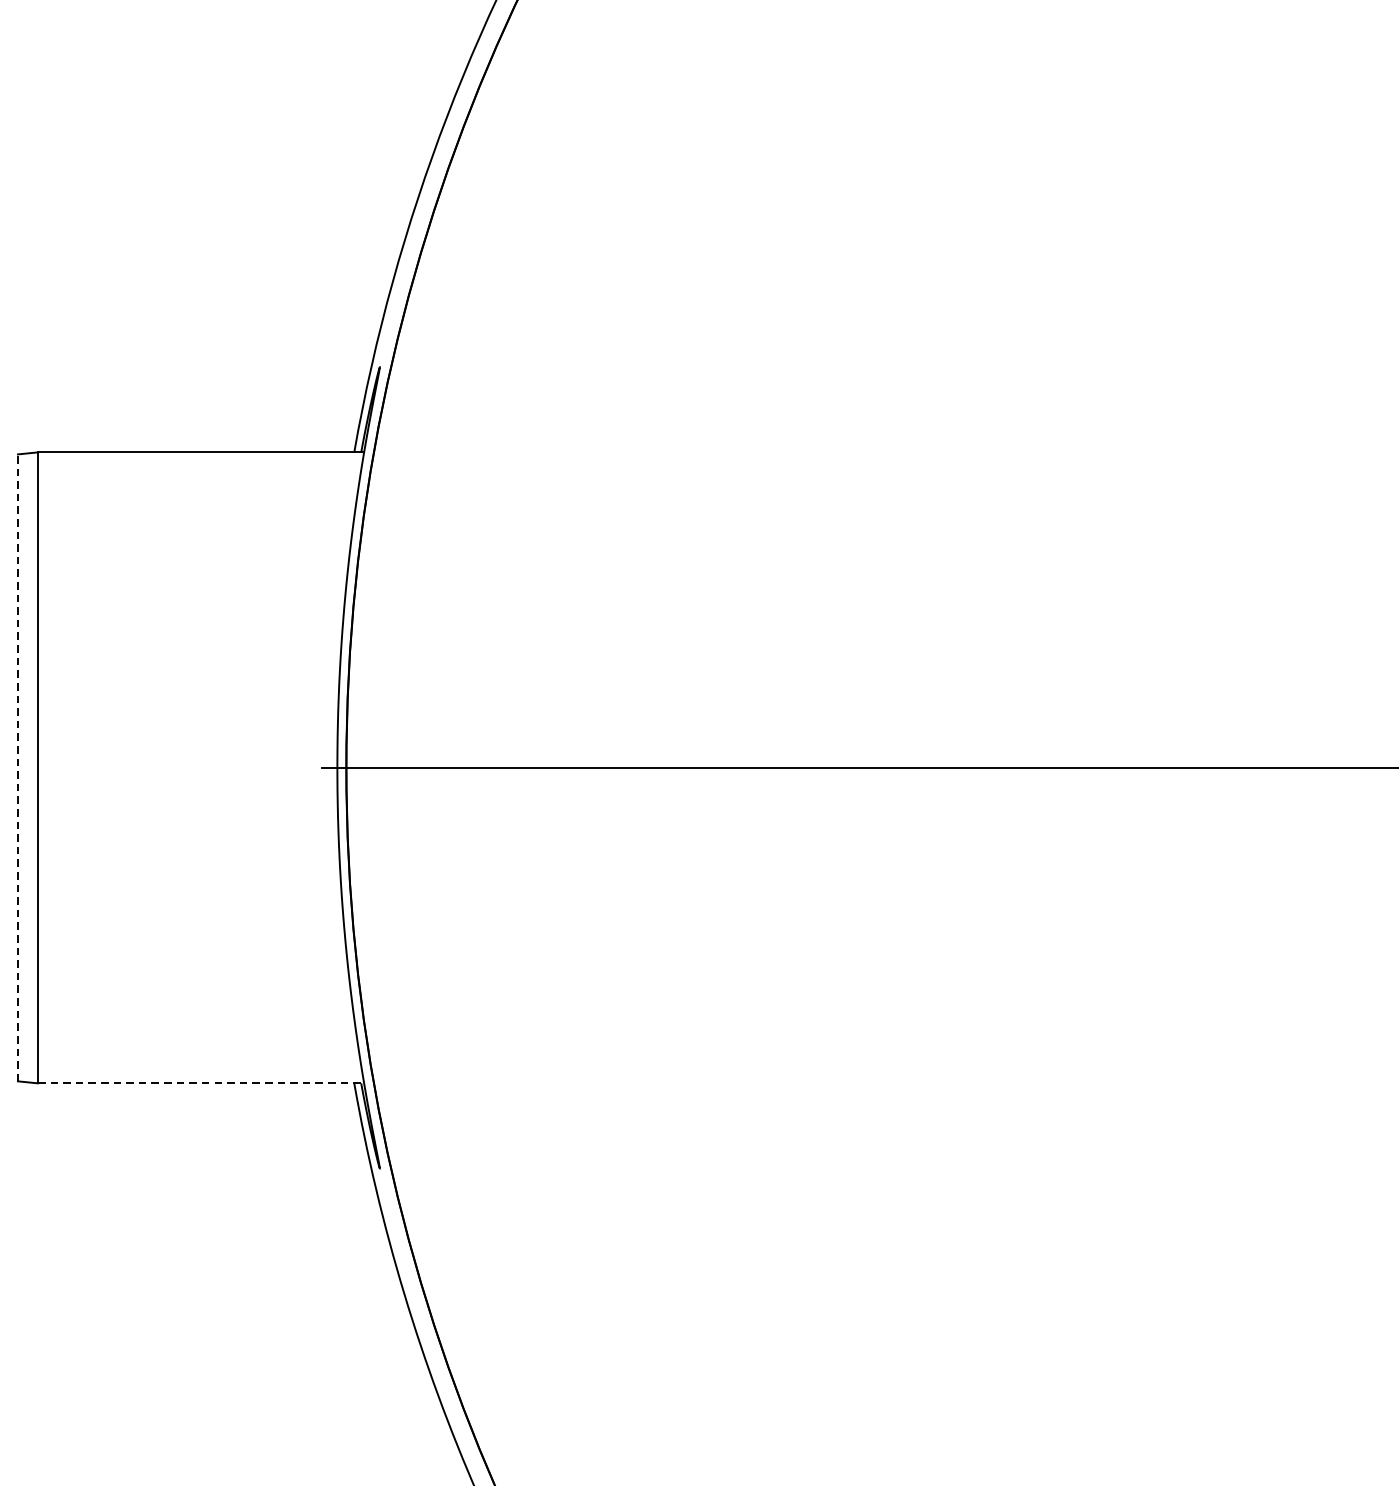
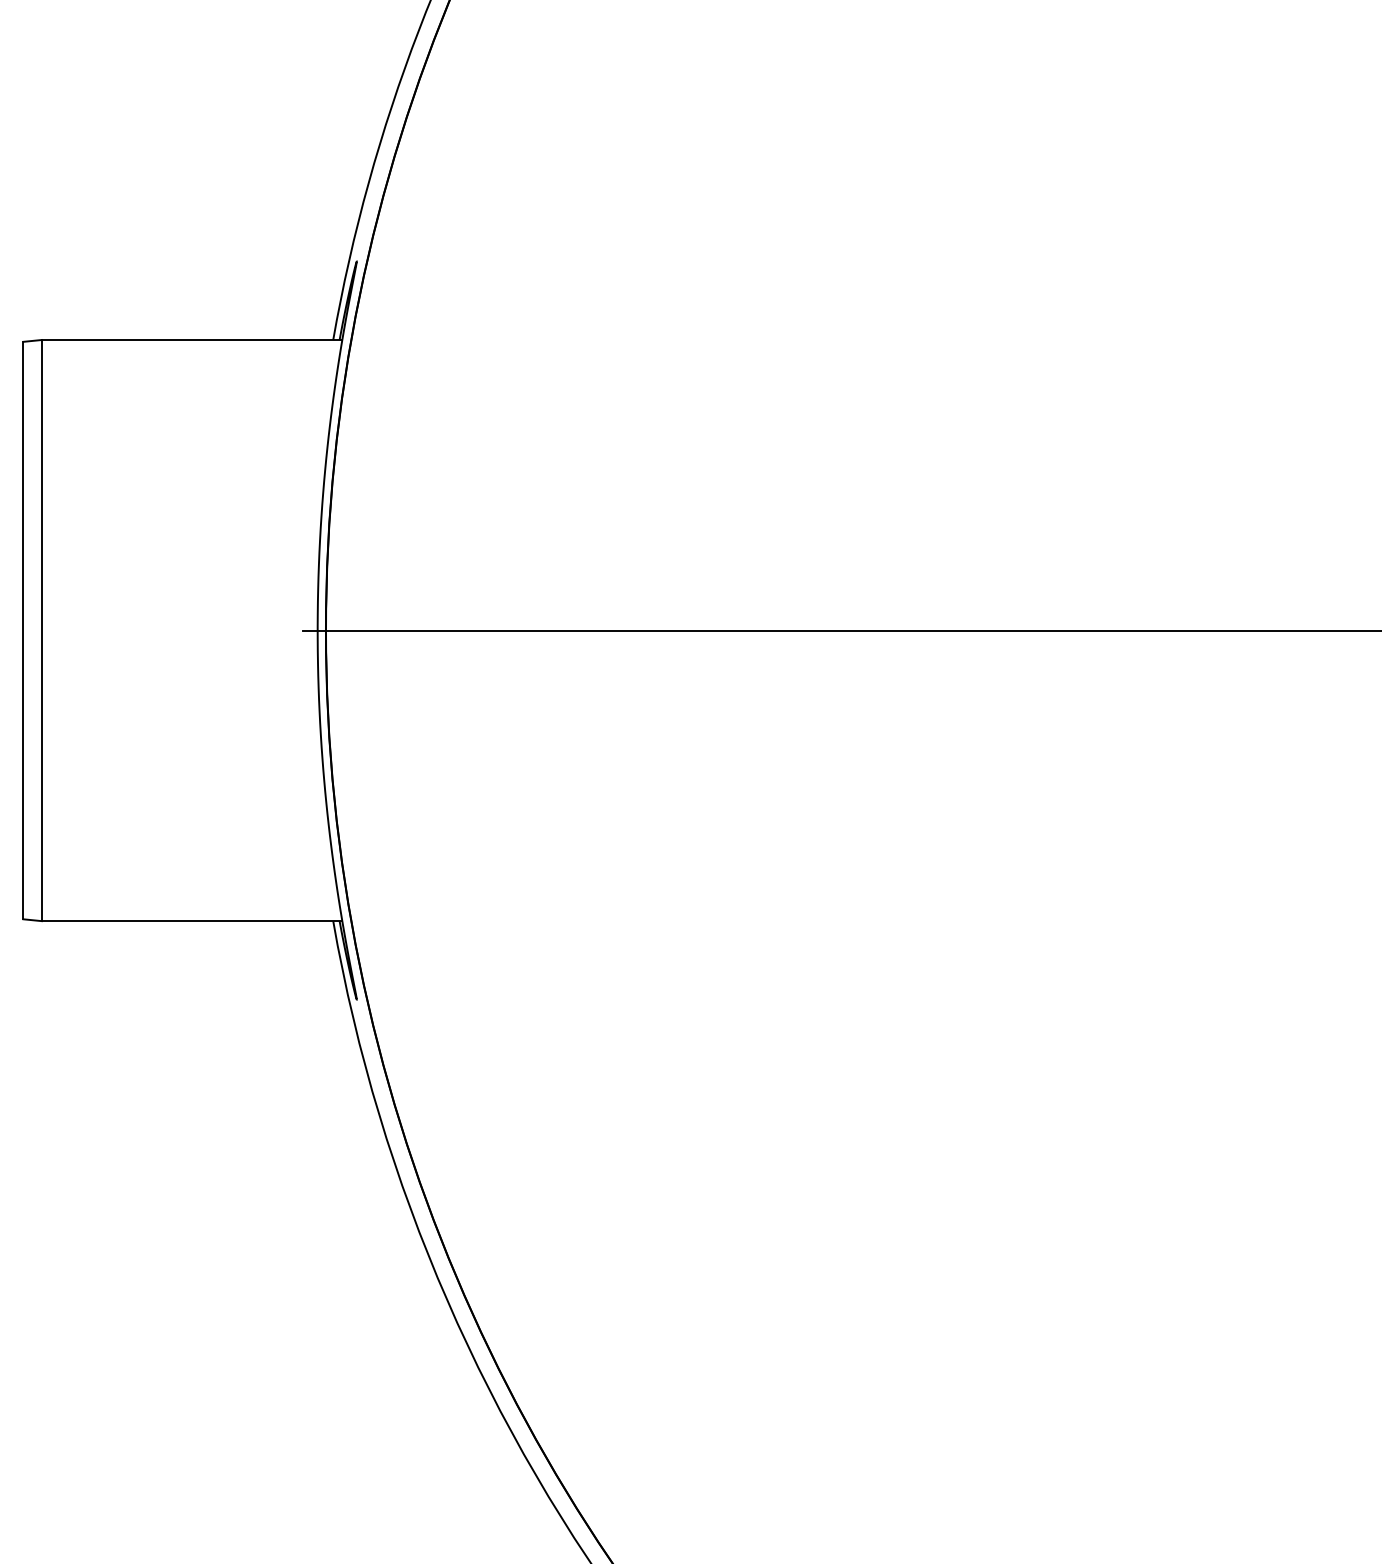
line: (17, 767) -> (23, 630), dashed -> solid
line: (201, 1083) -> (192, 921), dashed -> solid

